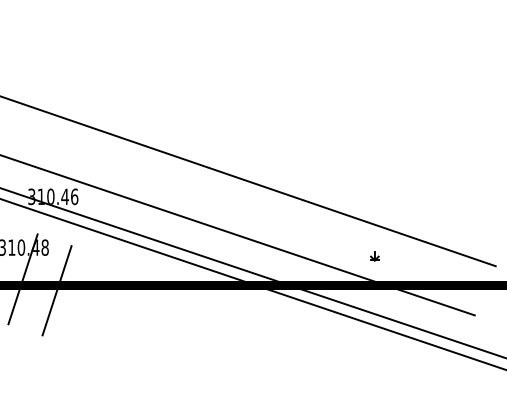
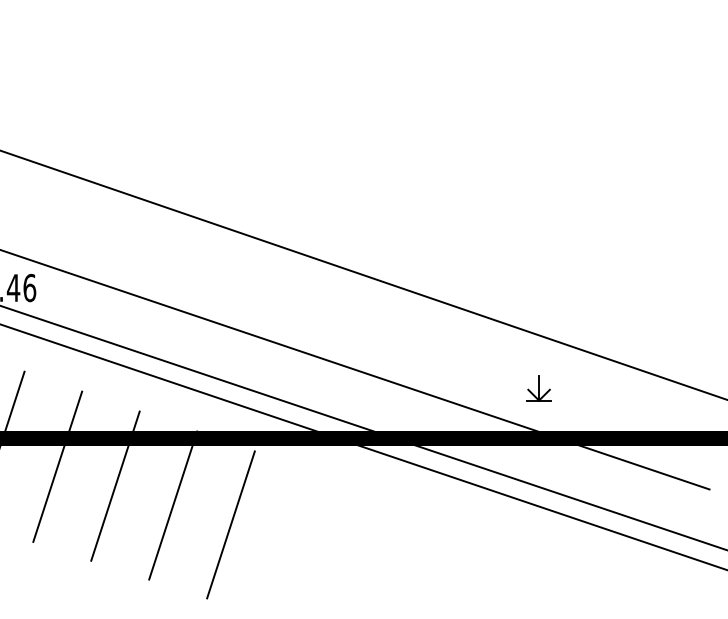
part: (374, 256) -> (538, 389), size x1.67
line: (90, 301) -> (56, 465), added
line: (124, 313) -> (114, 486), added
line: (159, 324) -> (173, 504), added
line: (193, 336) -> (231, 525), added

